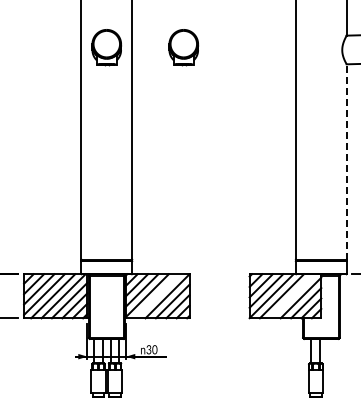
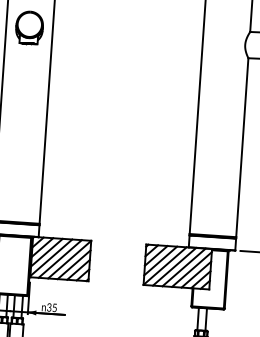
part: (183, 47) -> (99, 32), removed
line: (346, 161) -> (242, 147), dashed -> solid
line: (157, 296) -> (60, 259), added
line: (292, 296) -> (184, 267), added
text: (154, 349) -> (54, 307), 30 -> 35

